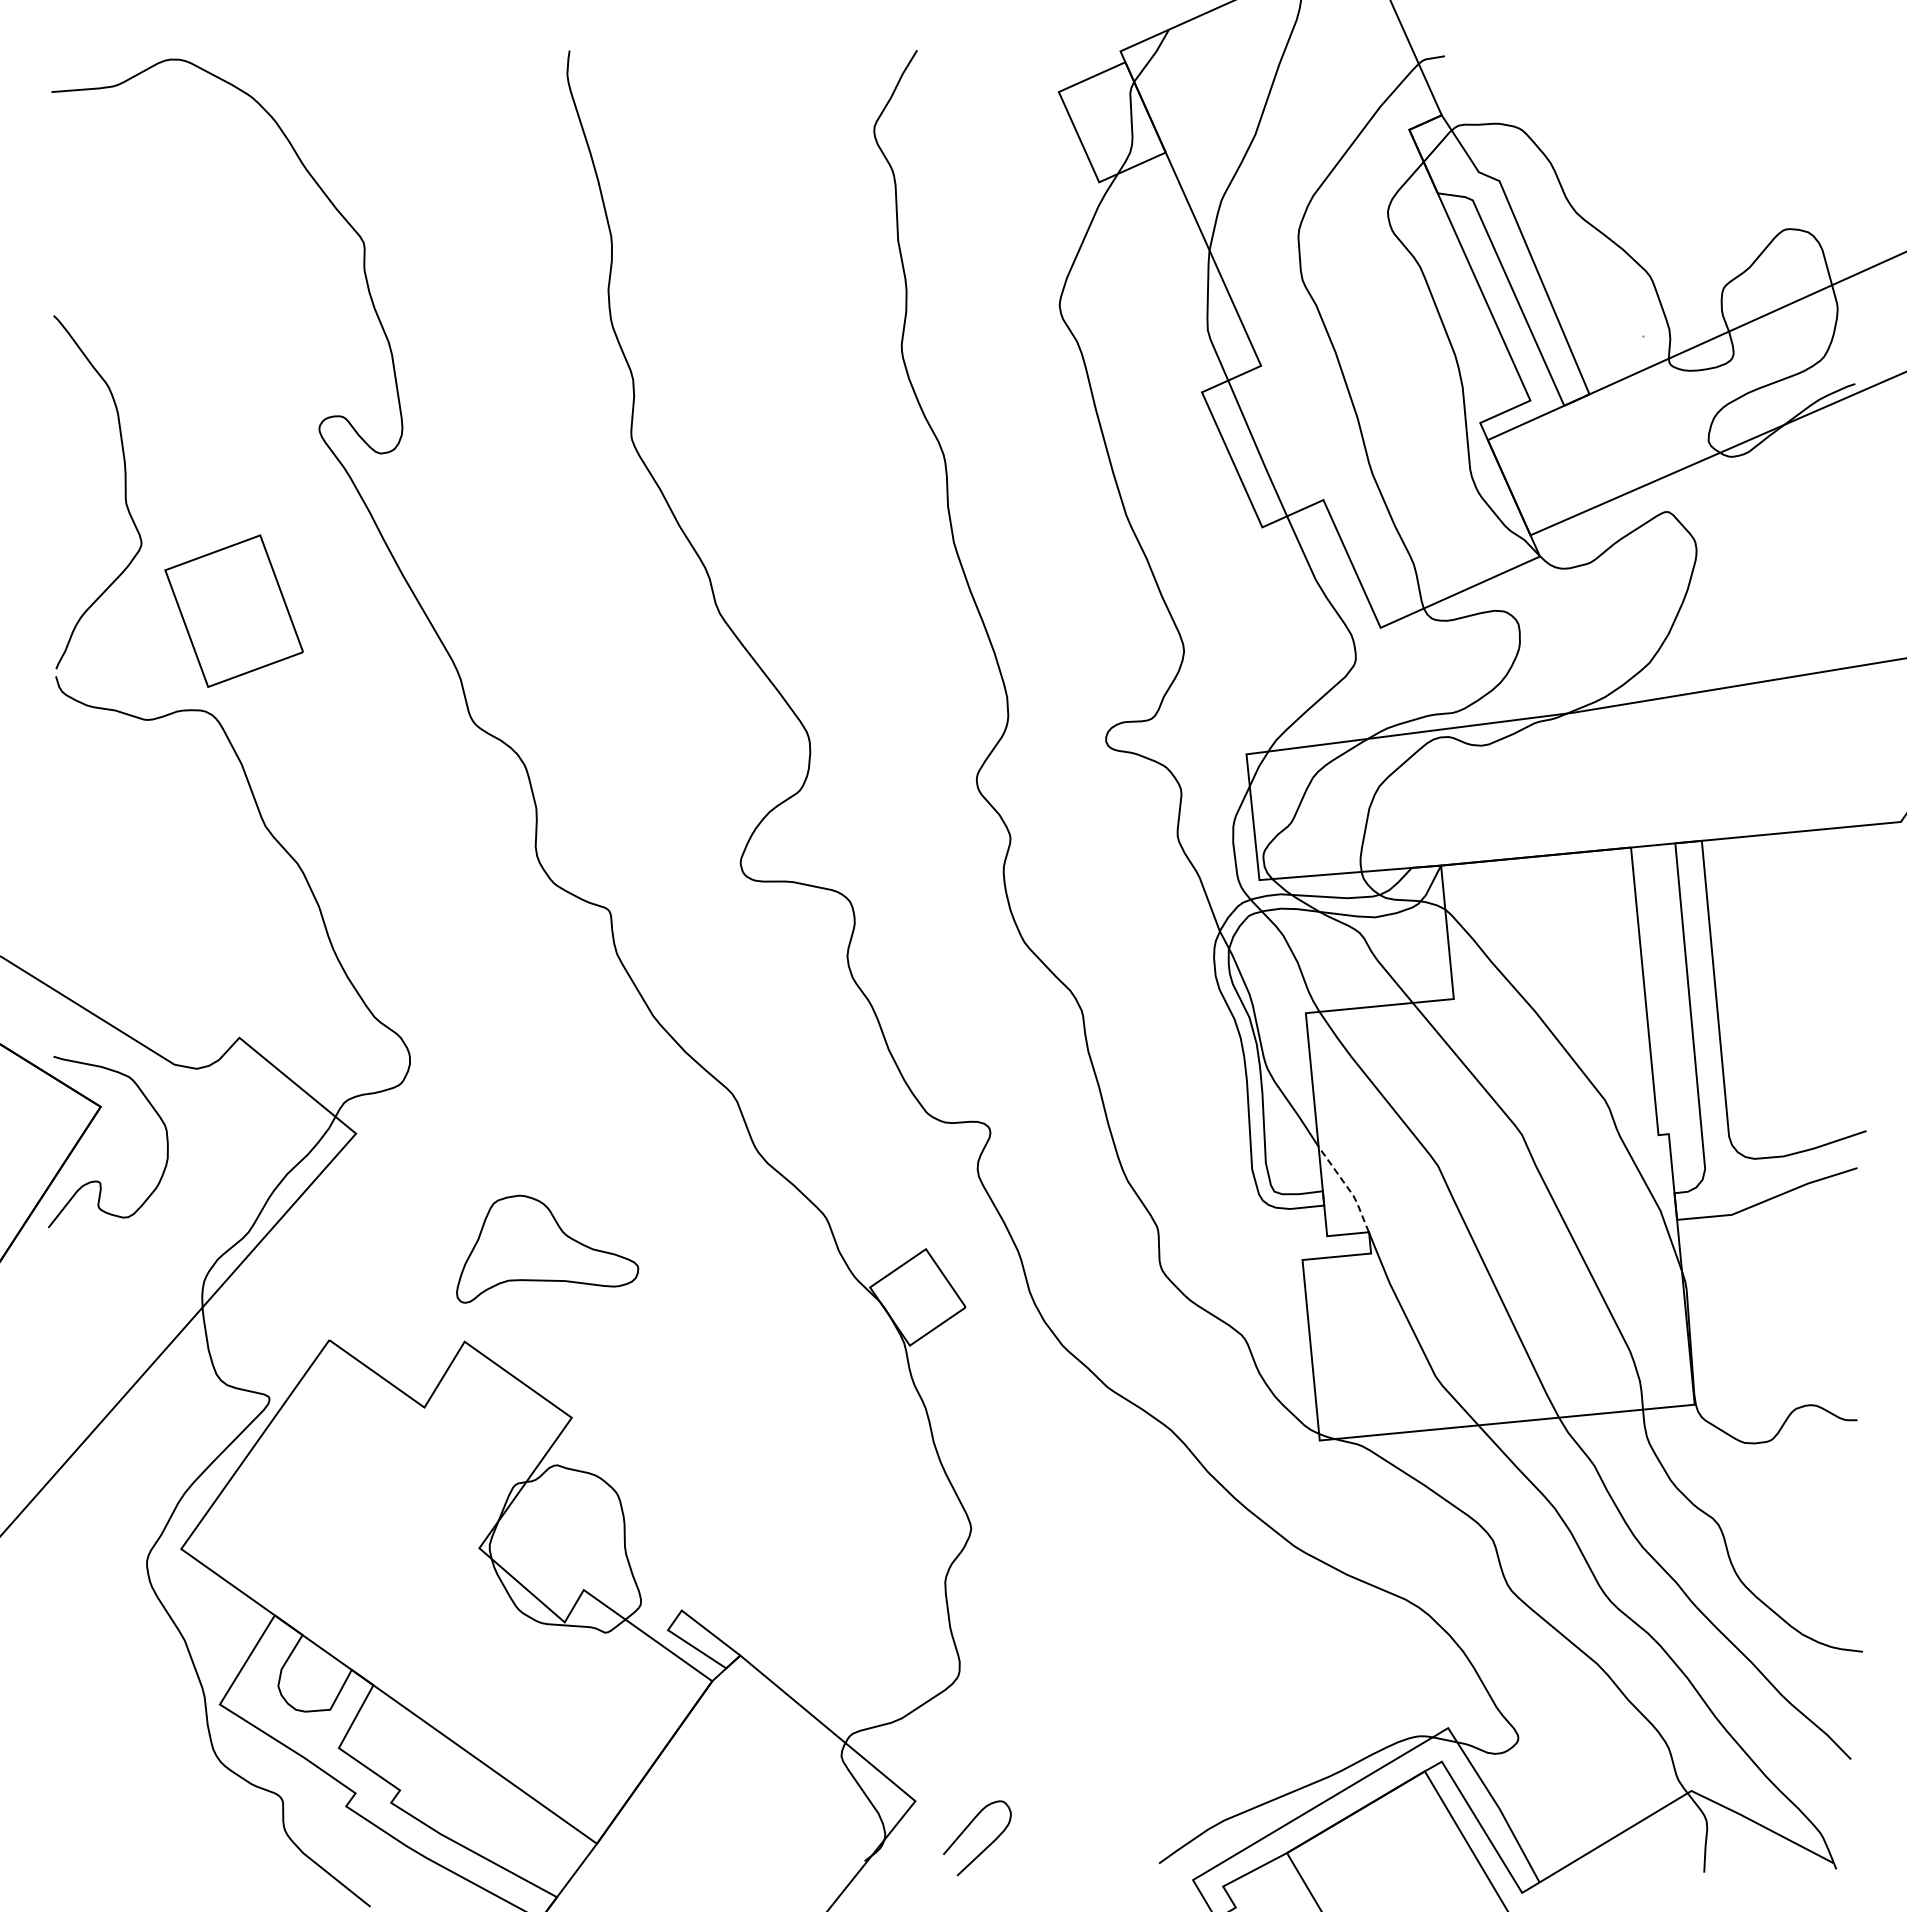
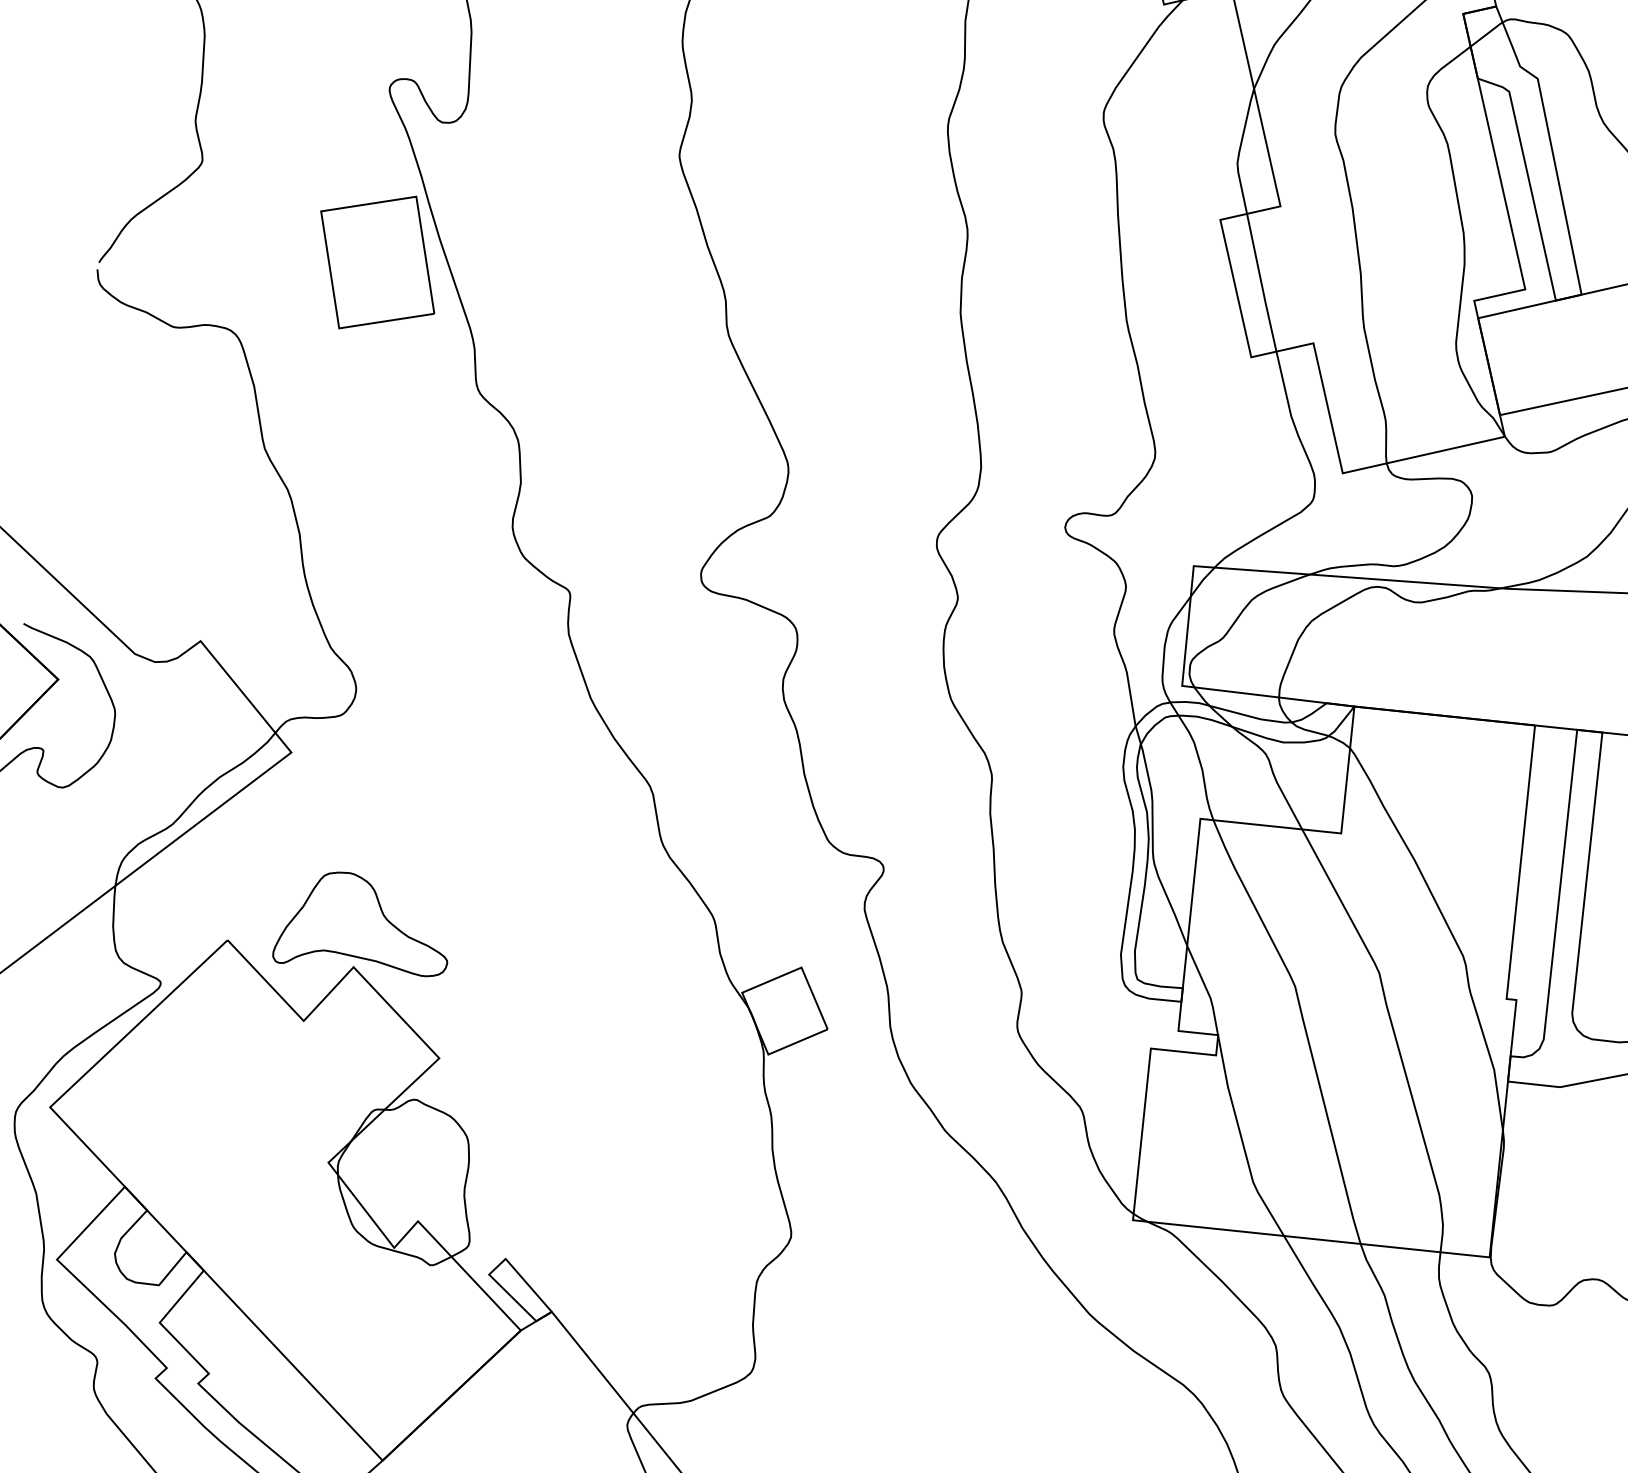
part: (233, 610) -> (377, 261), moved
line: (1348, 1188) -> (1207, 990), dashed -> solid
part: (547, 1248) -> (366, 927), moved

